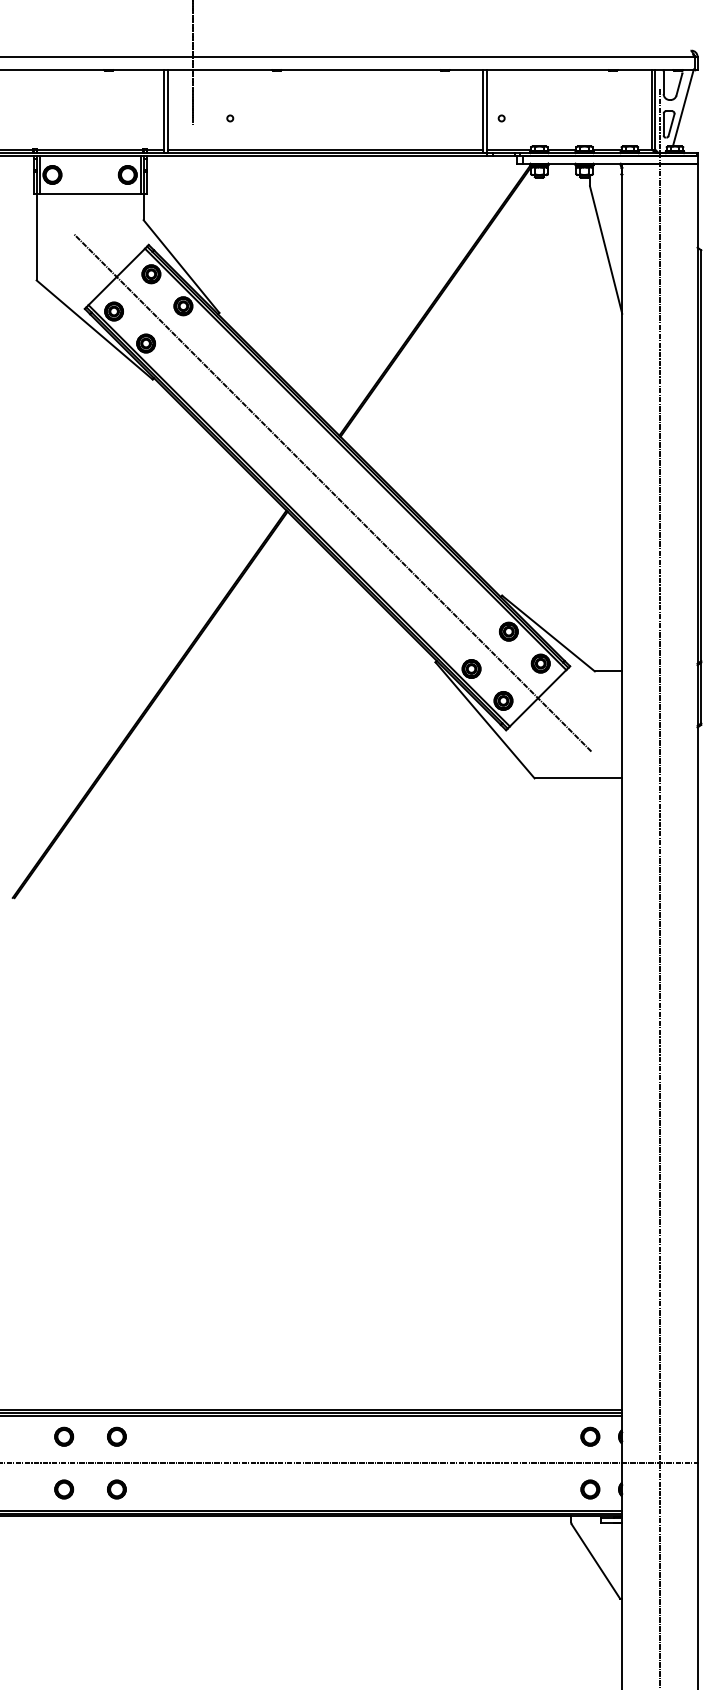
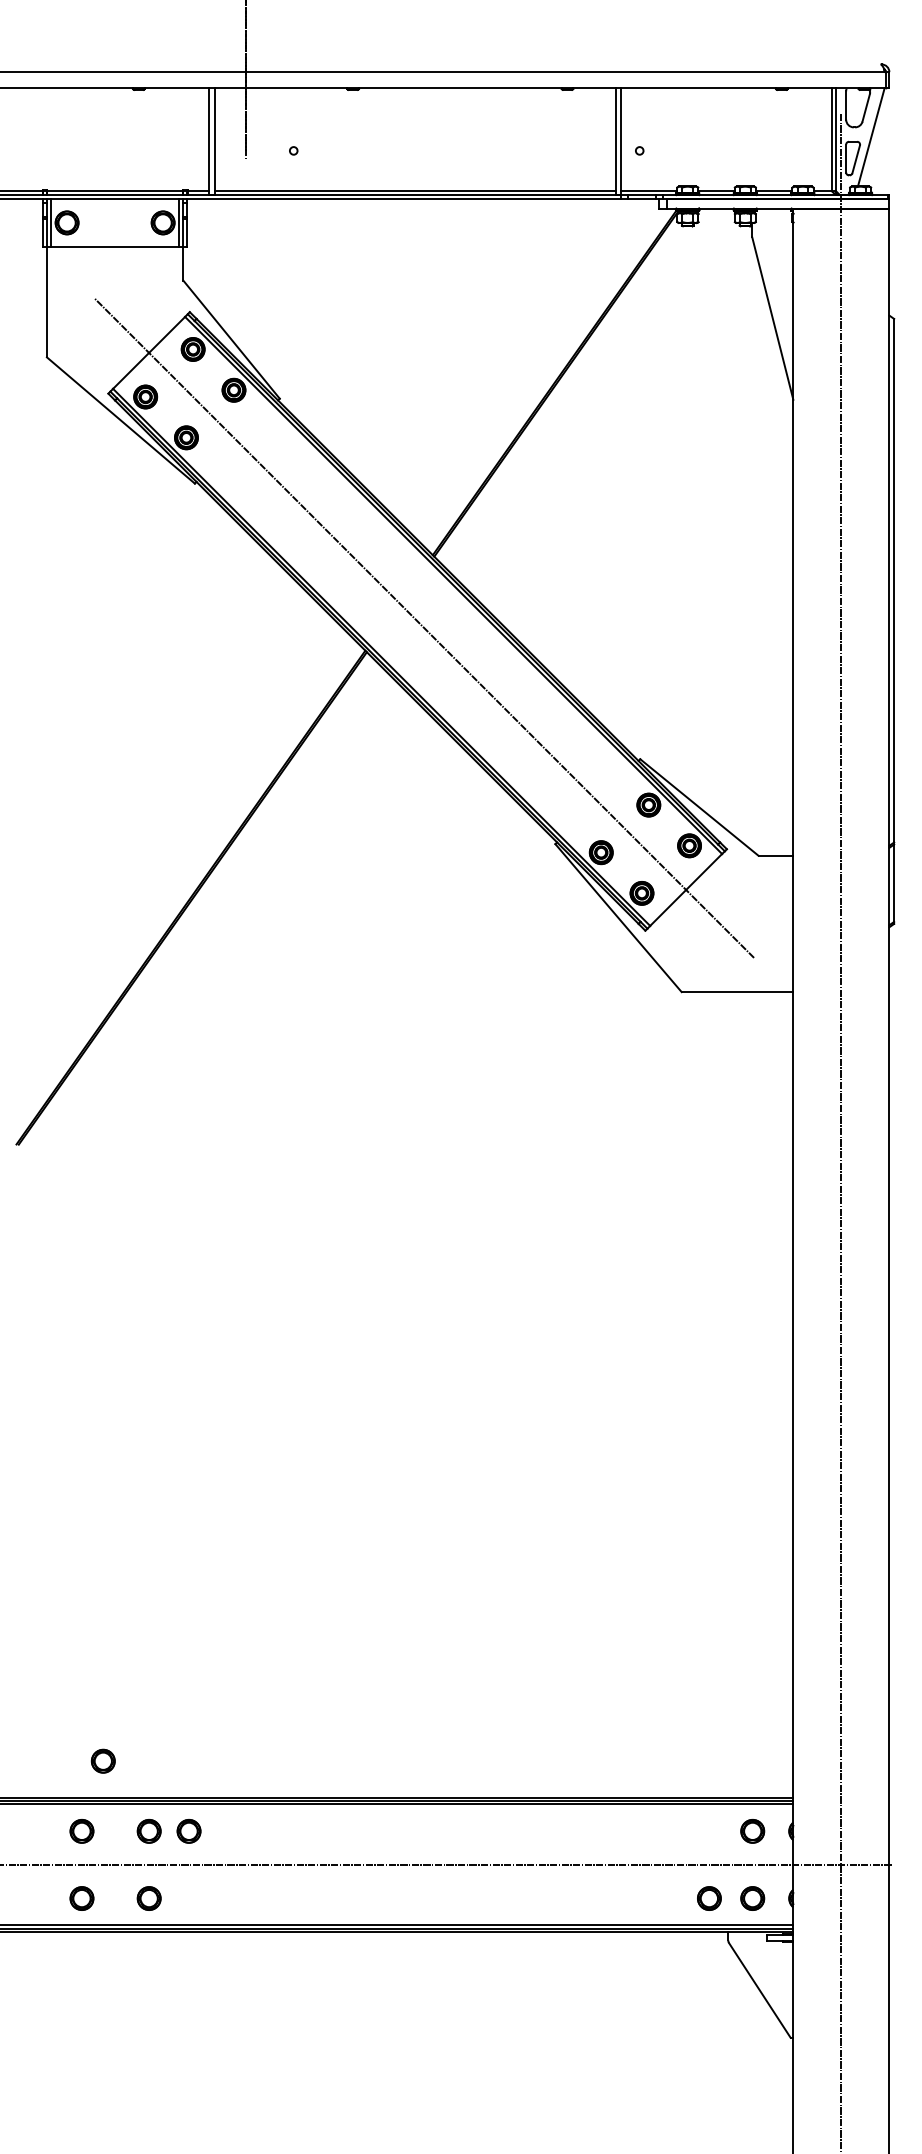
part: (80, 1381) -> (102, 1760), added
part: (148, 1436) -> (189, 1830), added
part: (556, 1489) -> (709, 1898), added

